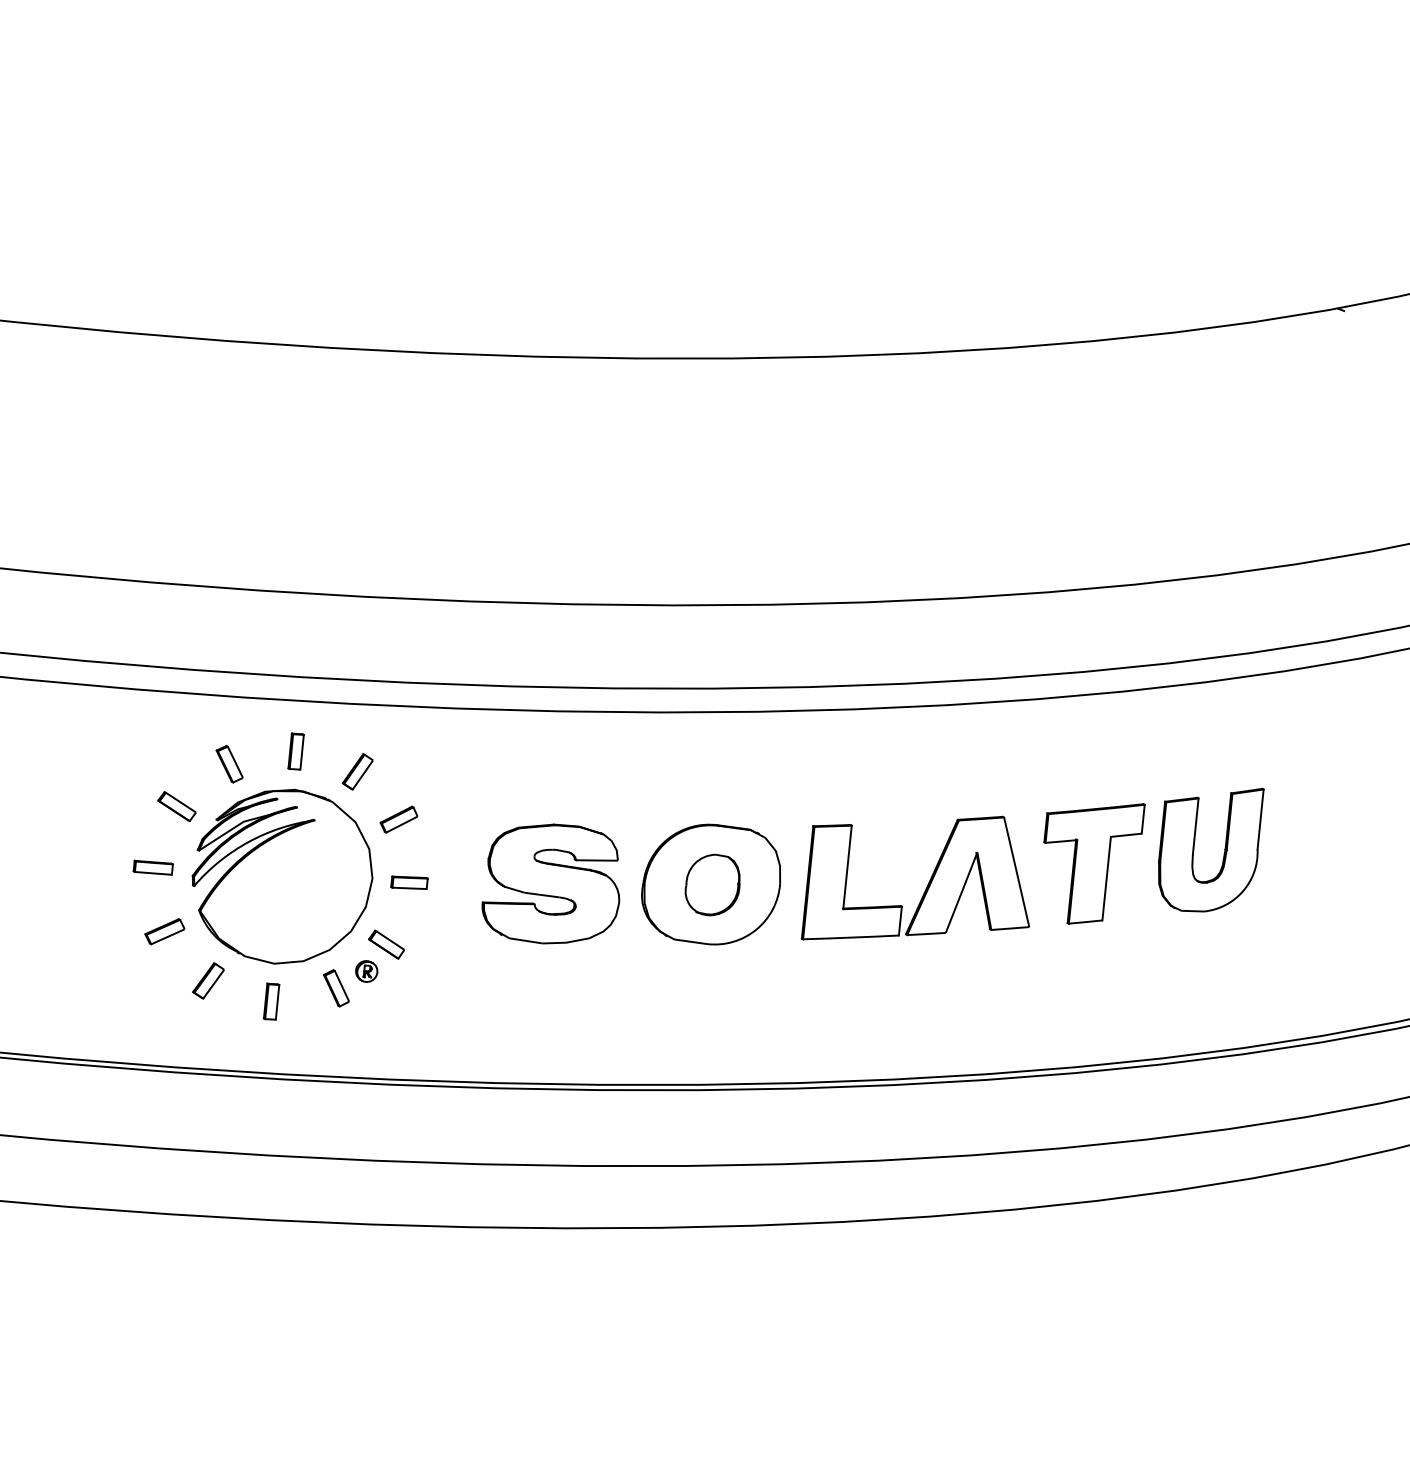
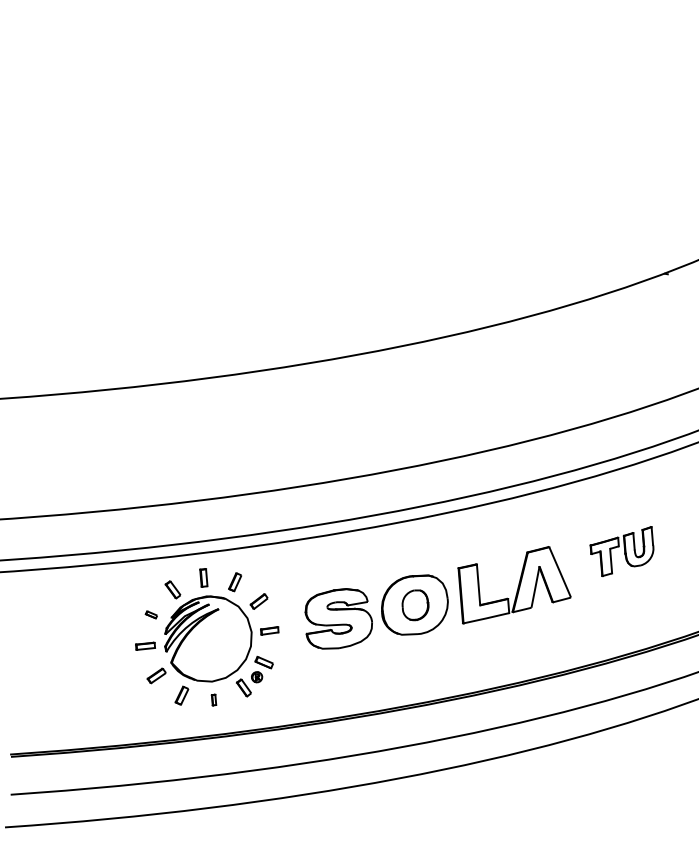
part: (177, 805) -> (151, 614), size x0.6
part: (1148, 852) -> (621, 551), size x0.6
part: (270, 1000) -> (213, 699), size x0.6

